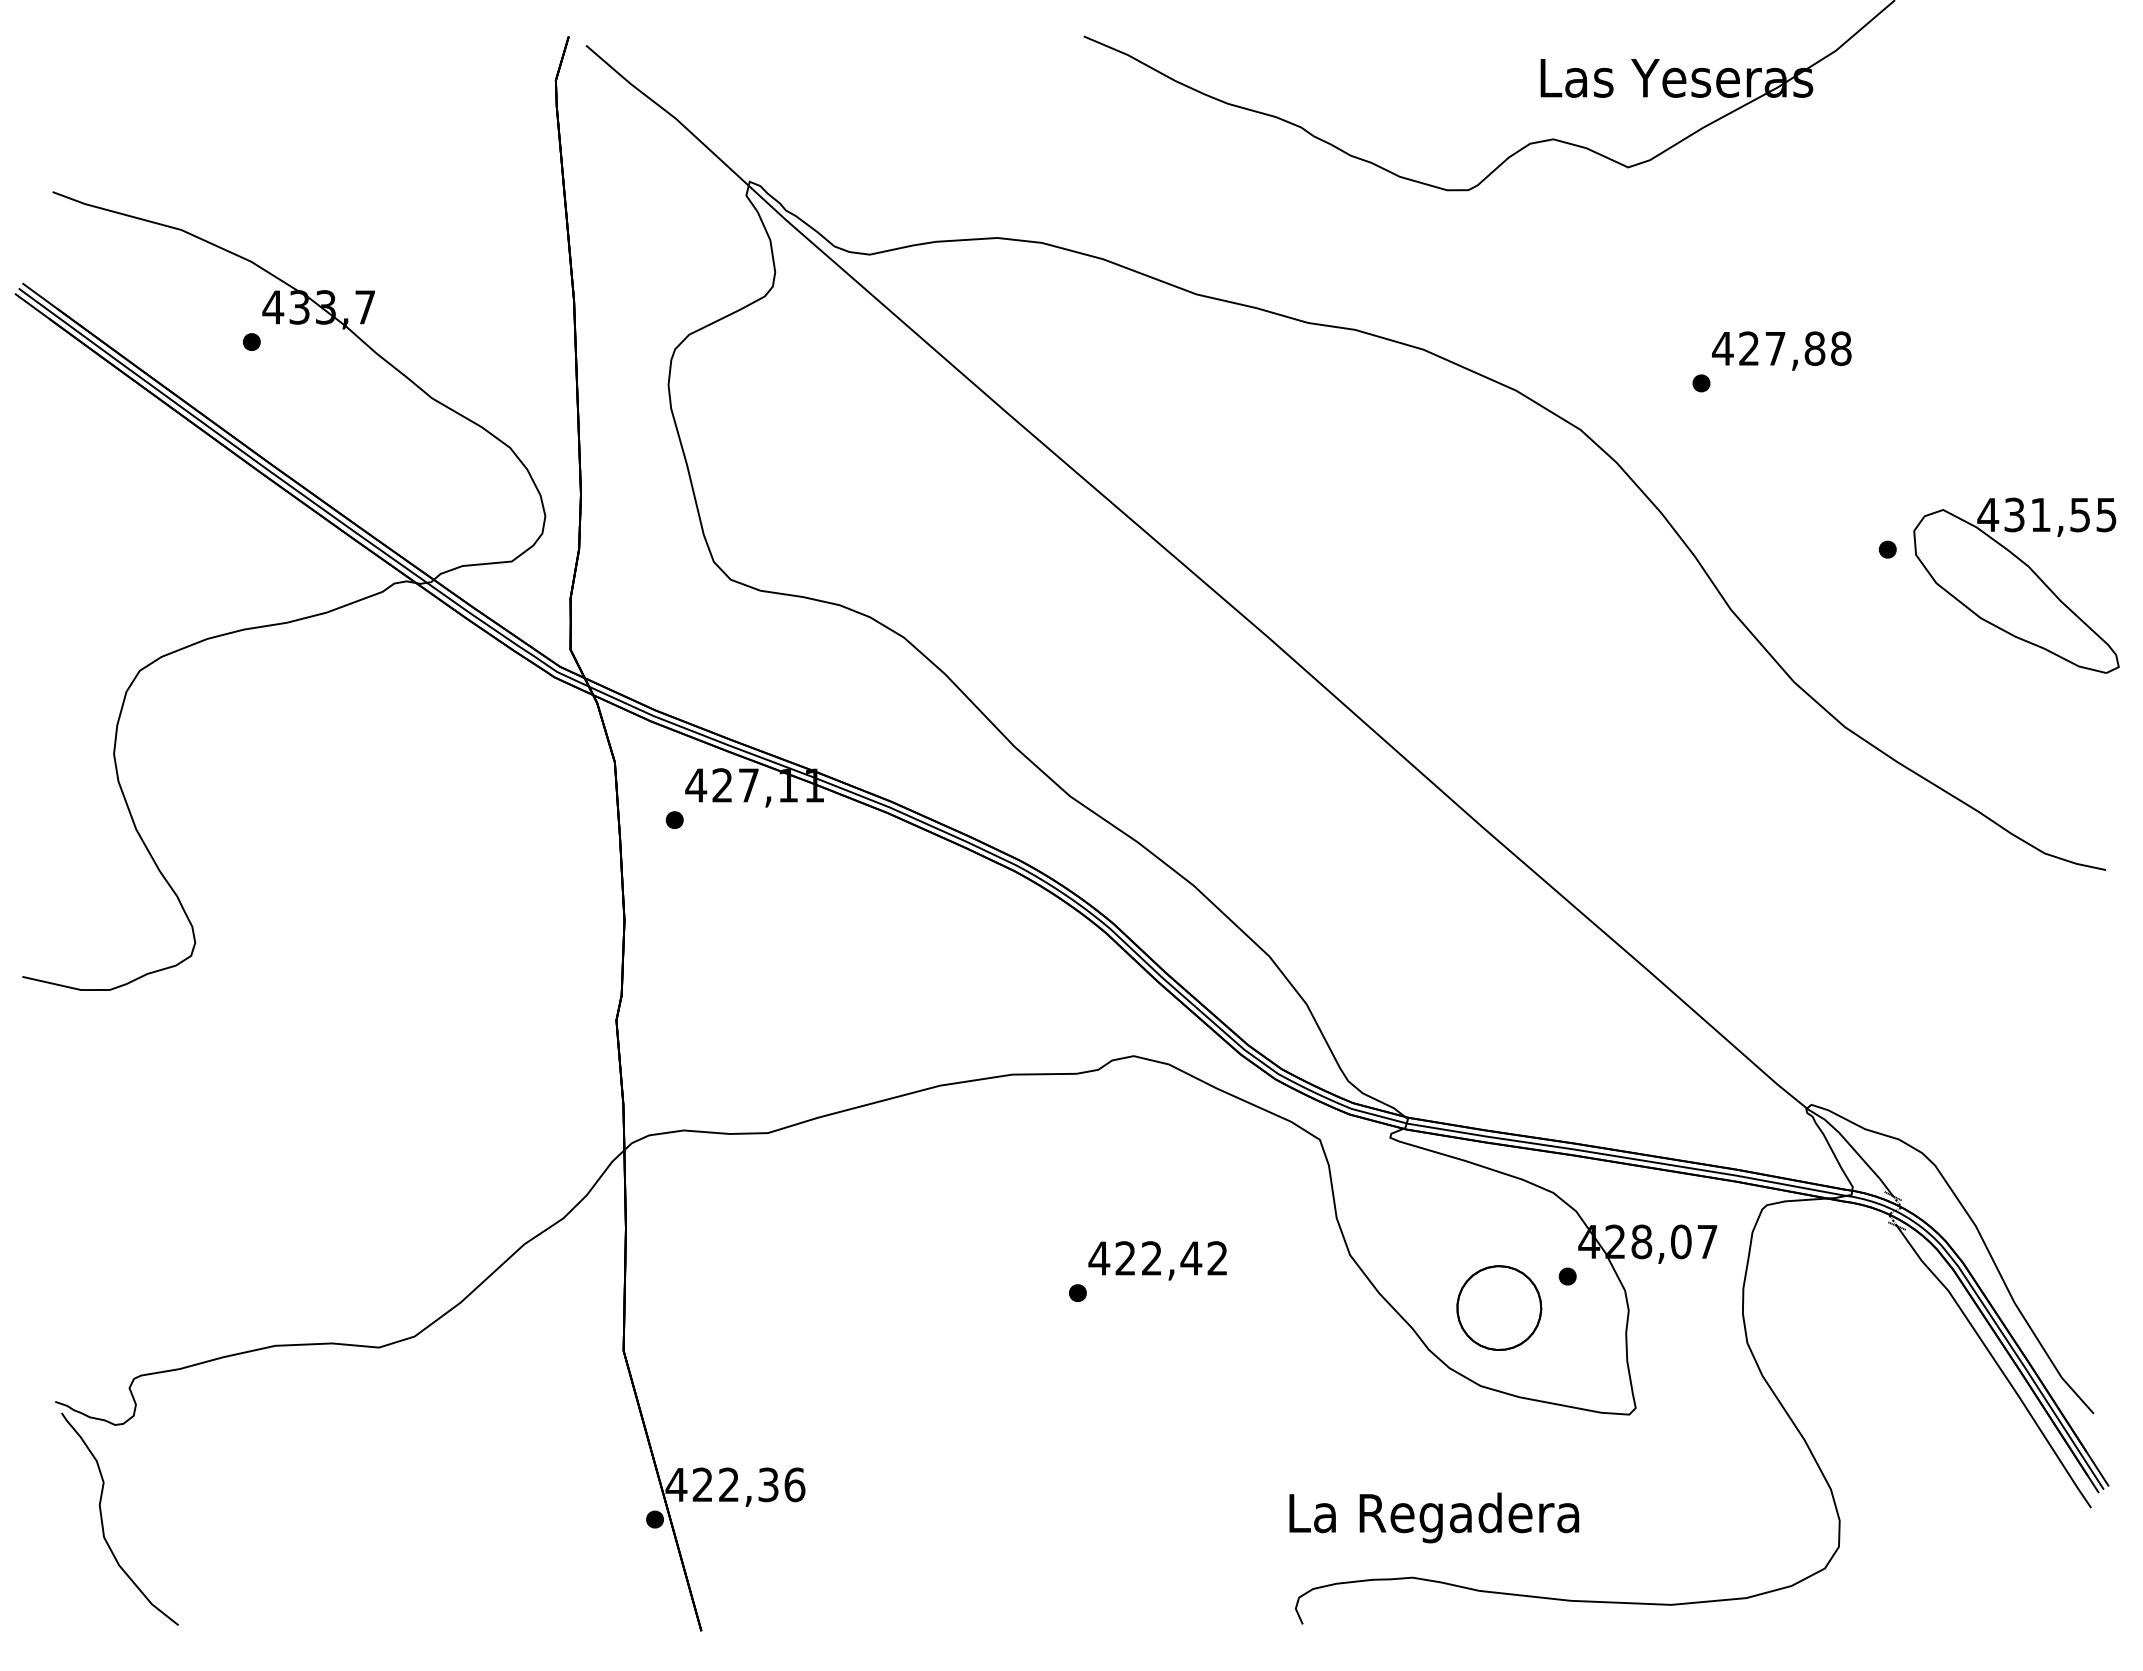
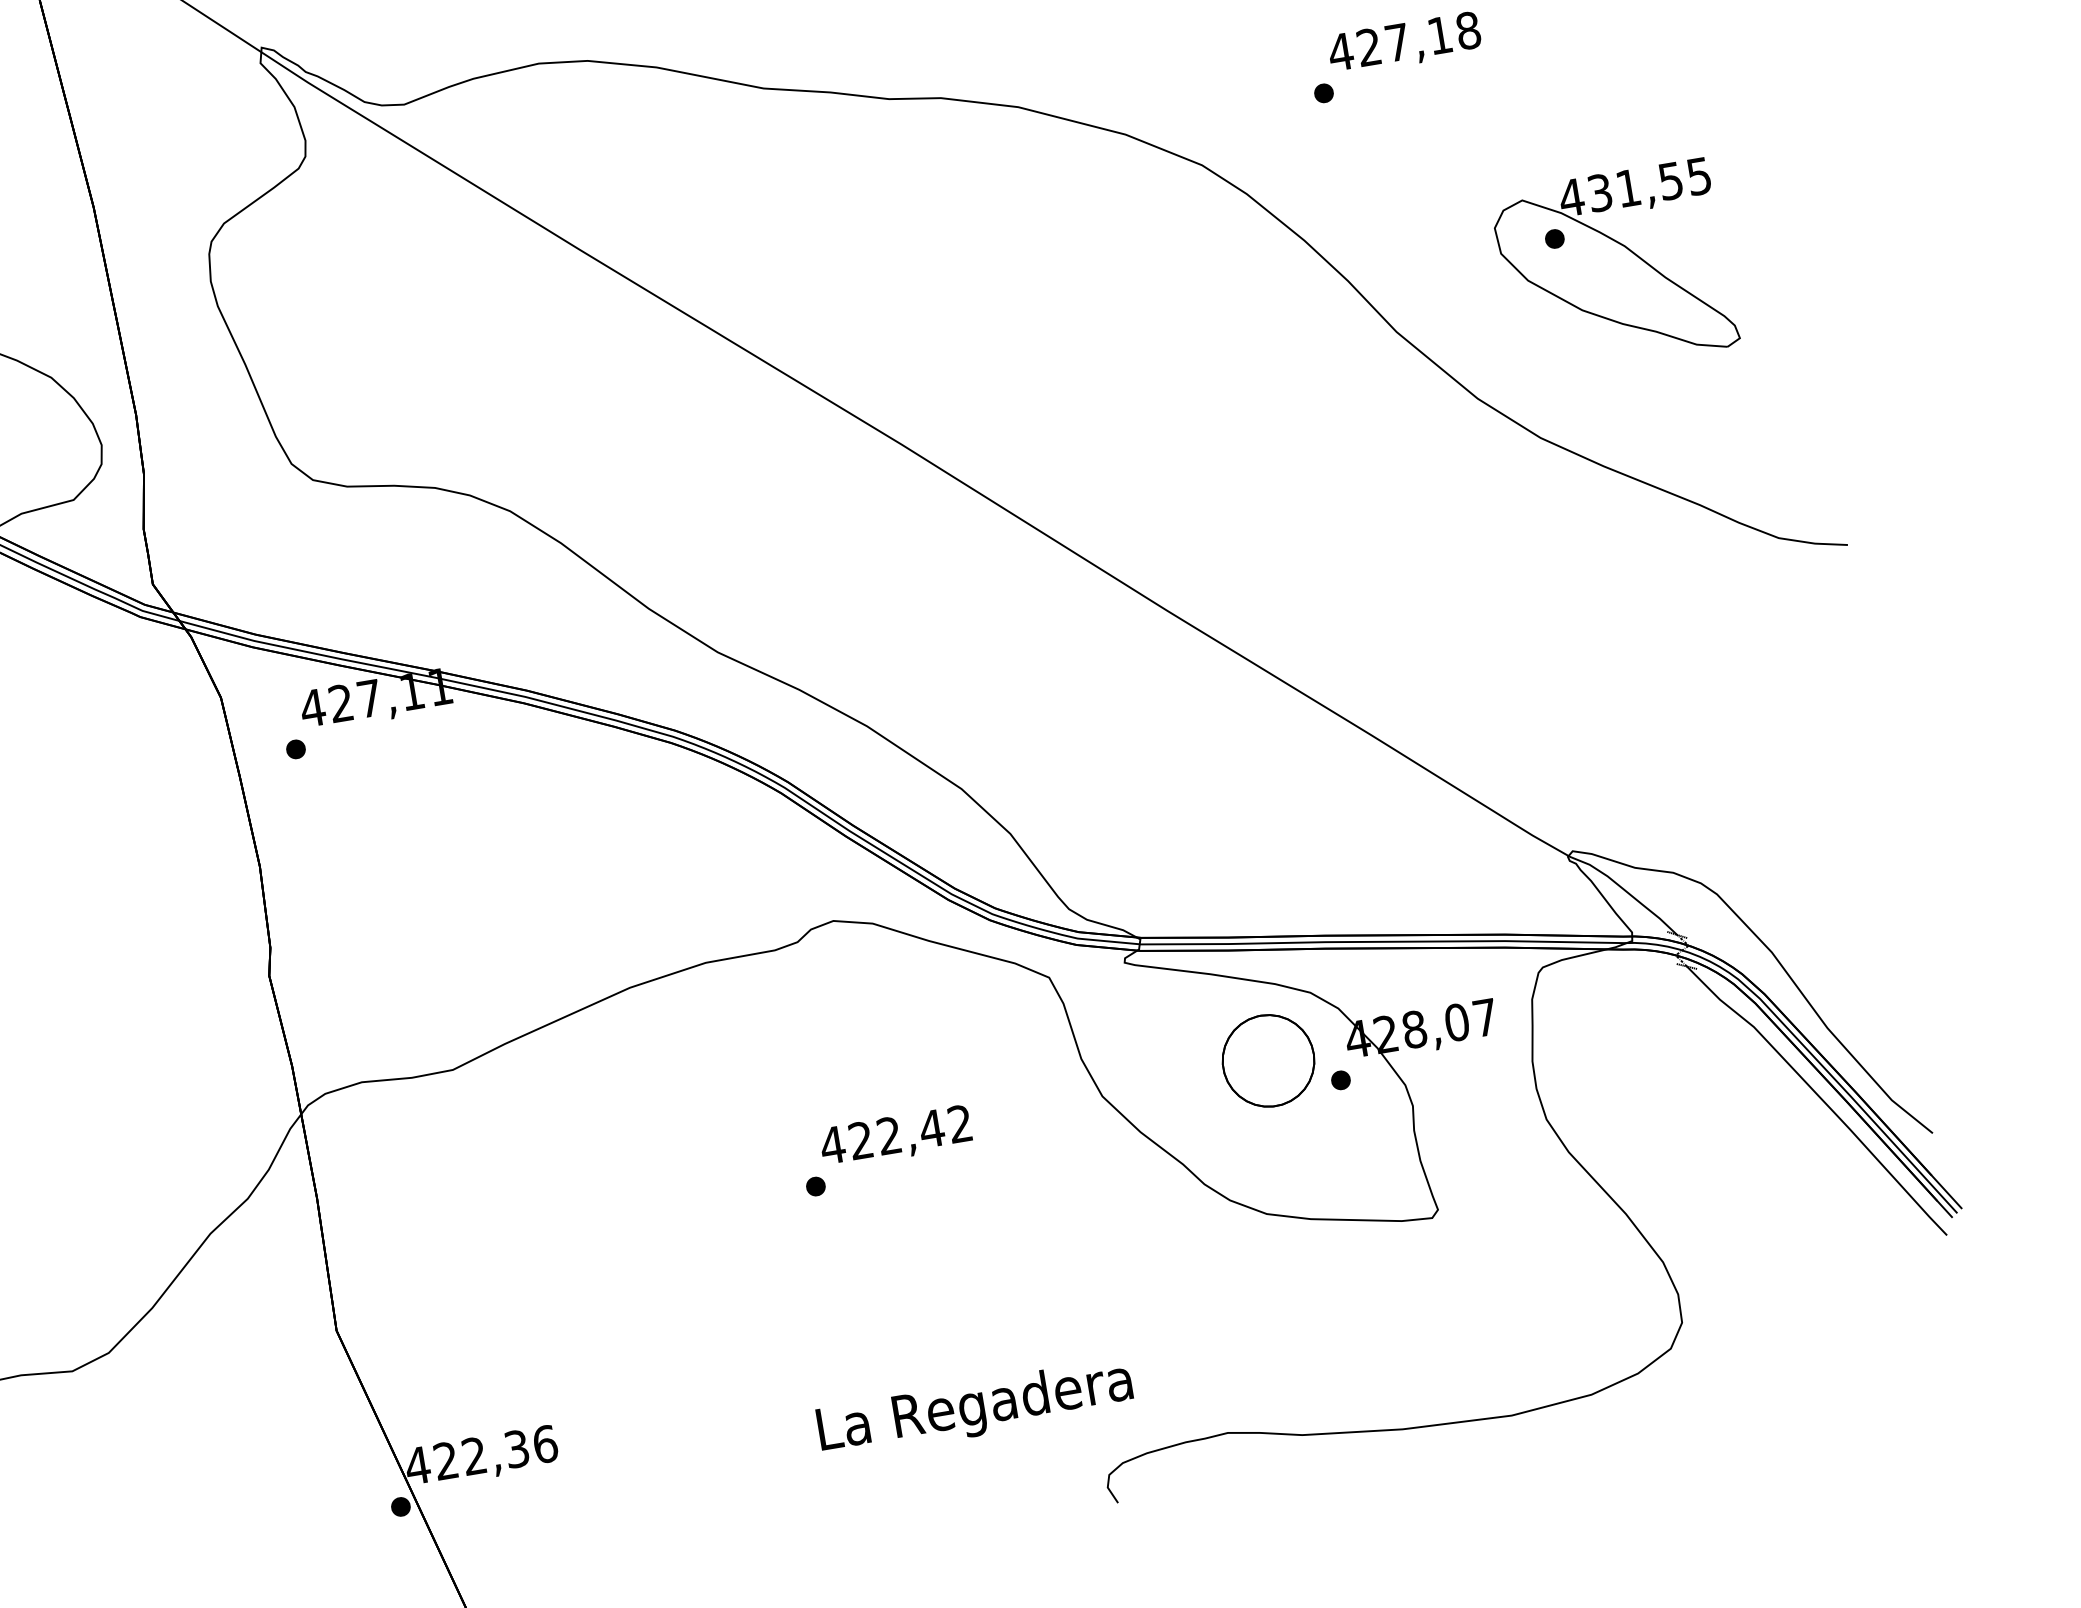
text: (1814, 348) -> (1439, 35), 427,88 -> 427,18
part: (2016, 585) -> (1614, 268), moved
part: (1499, 1307) -> (1268, 1060), moved
text: (1434, 1517) -> (975, 1408), moved

